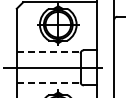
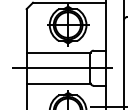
line: (49, 52) -> (59, 52), dashed -> solid
line: (49, 83) -> (59, 83), dashed -> solid

